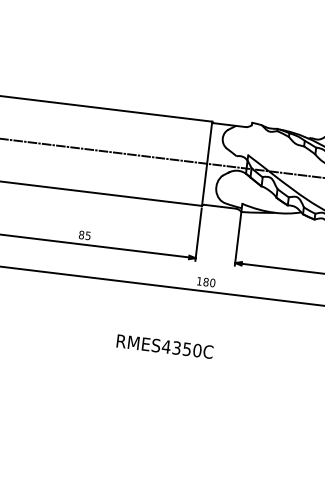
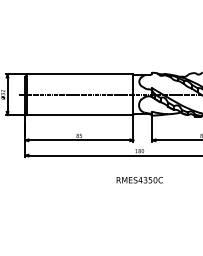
text: (164, 347) -> (139, 180), moved

